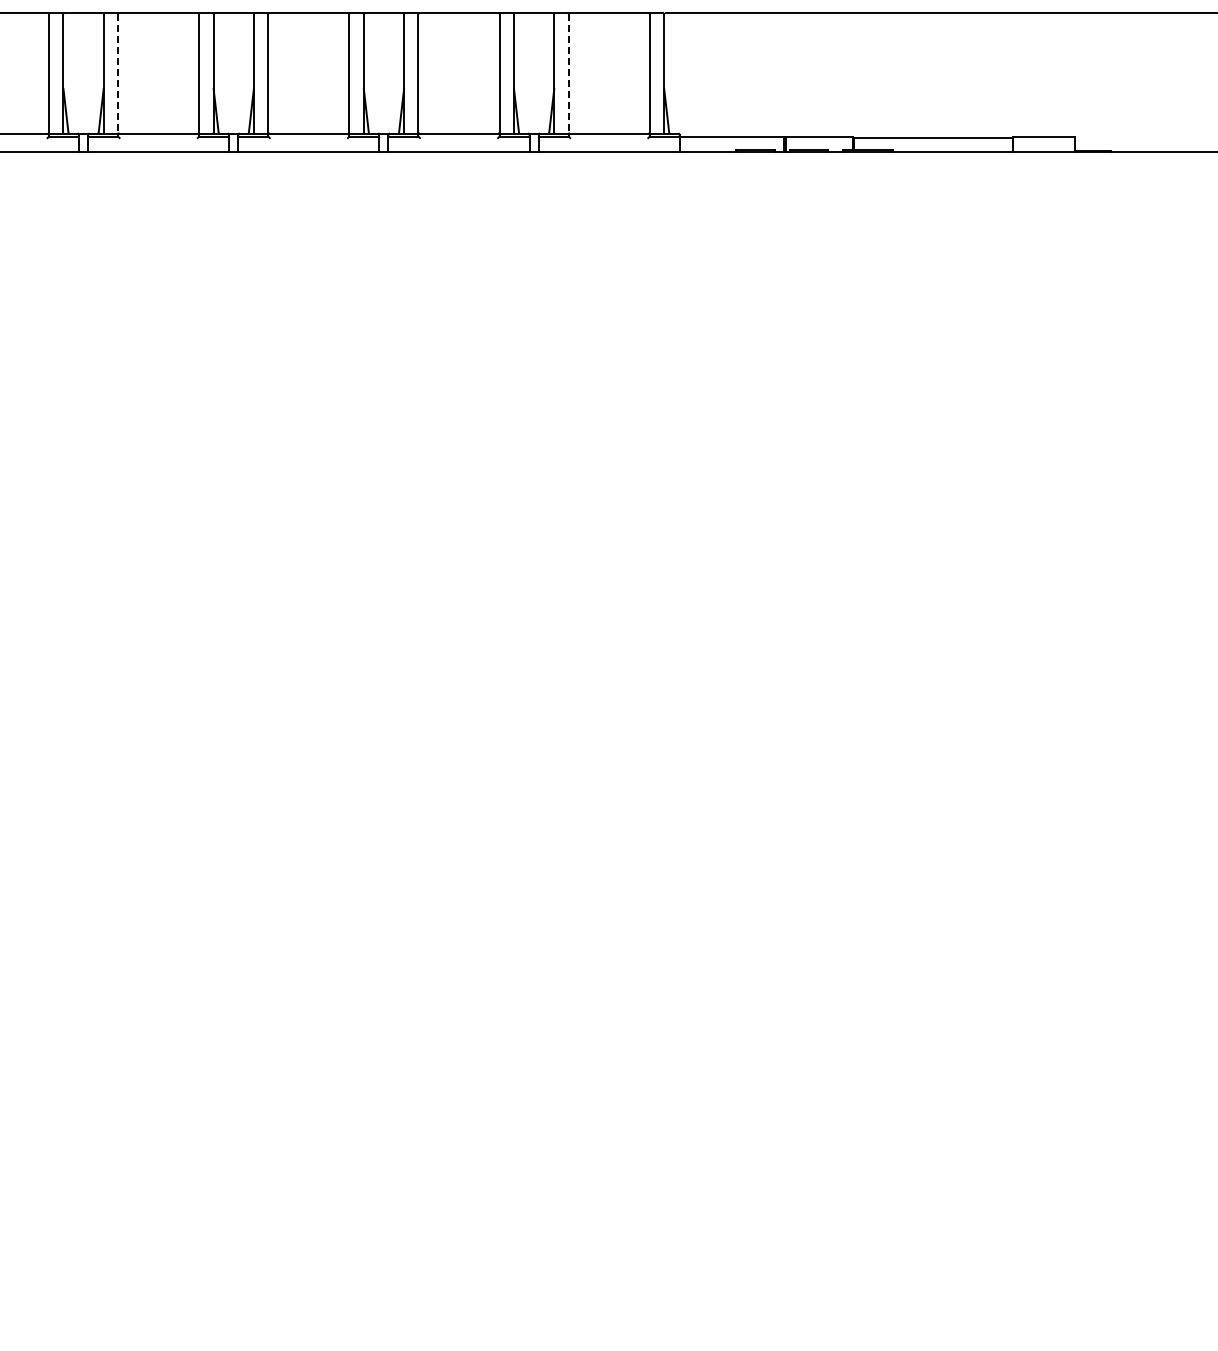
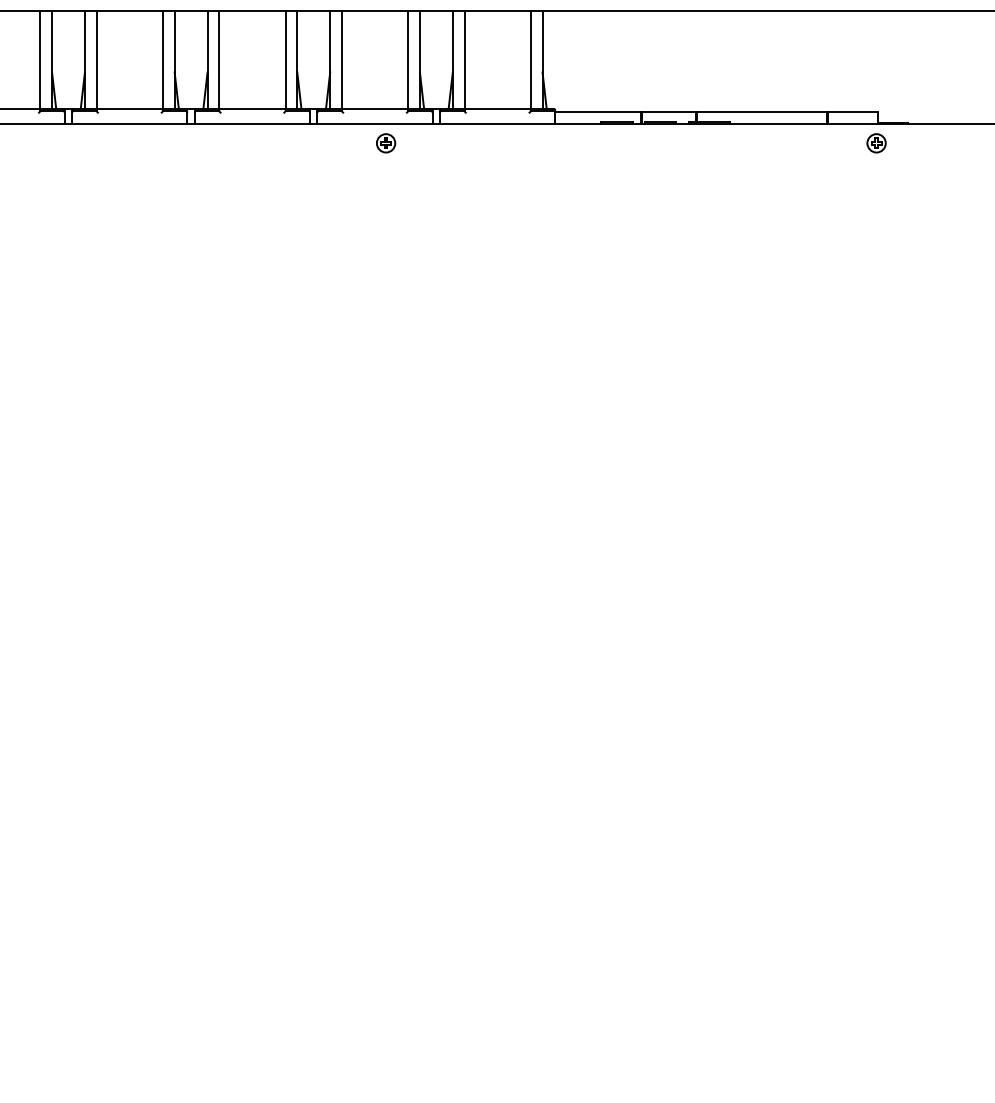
line: (118, 74) -> (97, 60), dashed -> solid
line: (568, 74) -> (464, 60), dashed -> solid
part: (472, 175) -> (386, 143), added
part: (1073, 175) -> (876, 143), added

